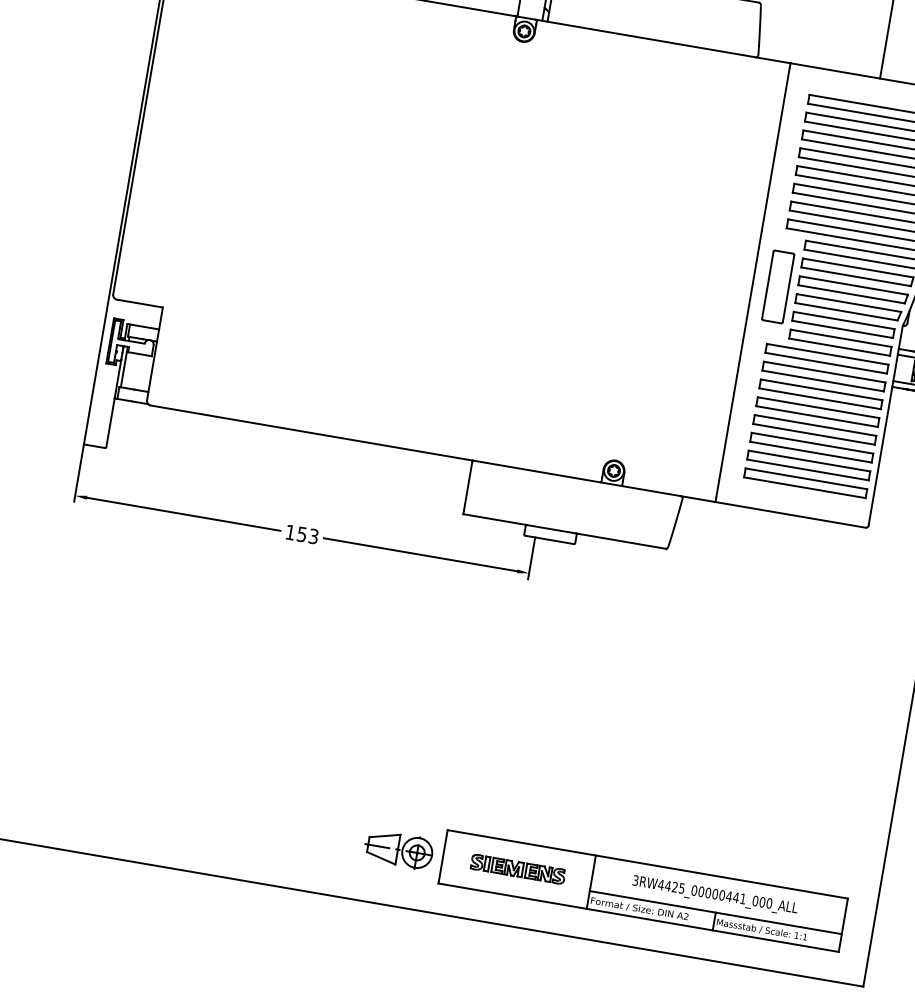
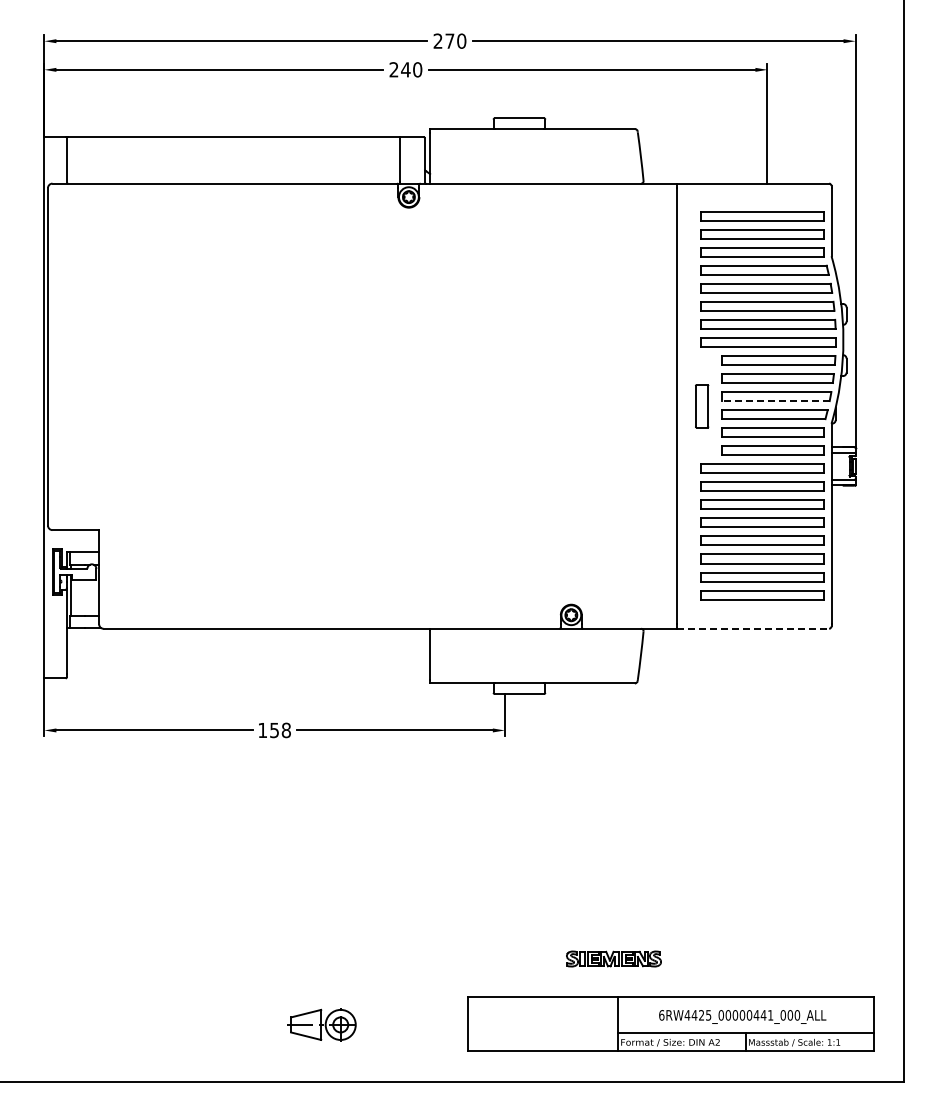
part: (777, 287) -> (701, 406), size x0.6
line: (851, 294) -> (775, 401), solid -> dashed
line: (791, 514) -> (753, 628), solid -> dashed
text: (312, 536) -> (285, 730), 153 -> 158
part: (398, 849) -> (321, 1024), moved
part: (517, 868) -> (613, 958), moved
text: (635, 880) -> (661, 1015), 3RW4425_00000441_000_ALL -> 6RW4425_00000441_000_ALL

